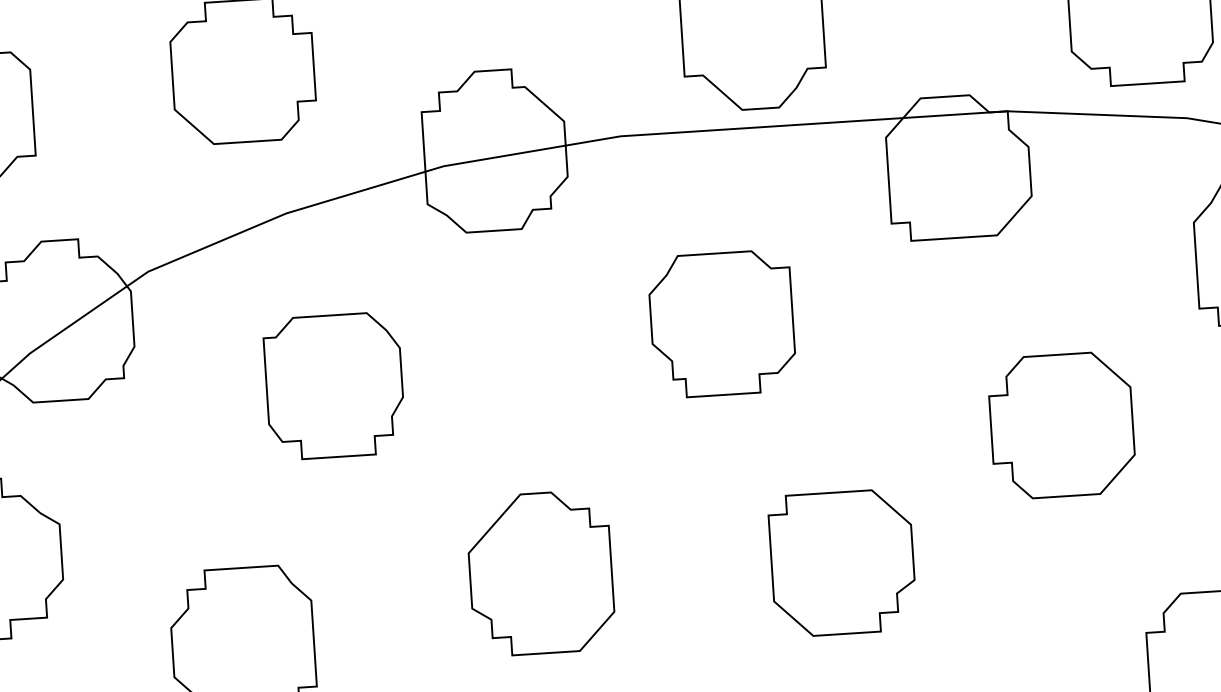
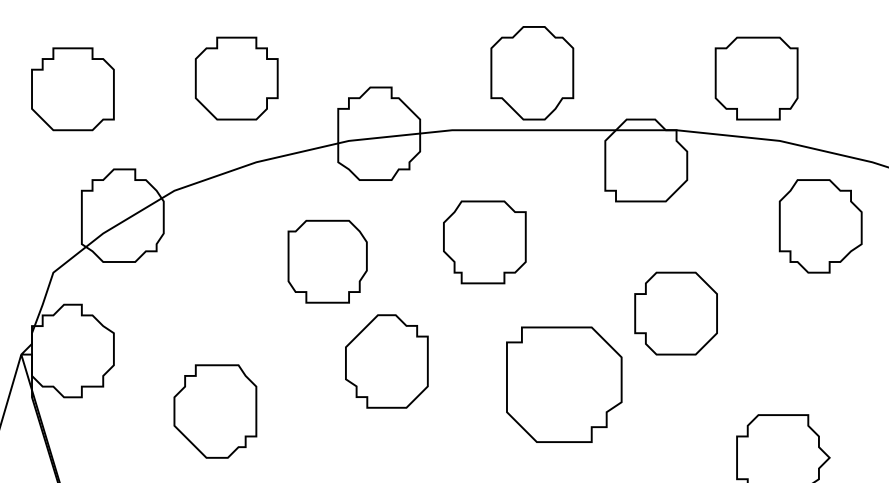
part: (721, 324) -> (484, 242), moved
part: (334, 385) -> (327, 261), moved
part: (1060, 425) -> (675, 313), moved
part: (842, 562) -> (564, 384), size x1.4
part: (540, 573) -> (386, 361), moved

